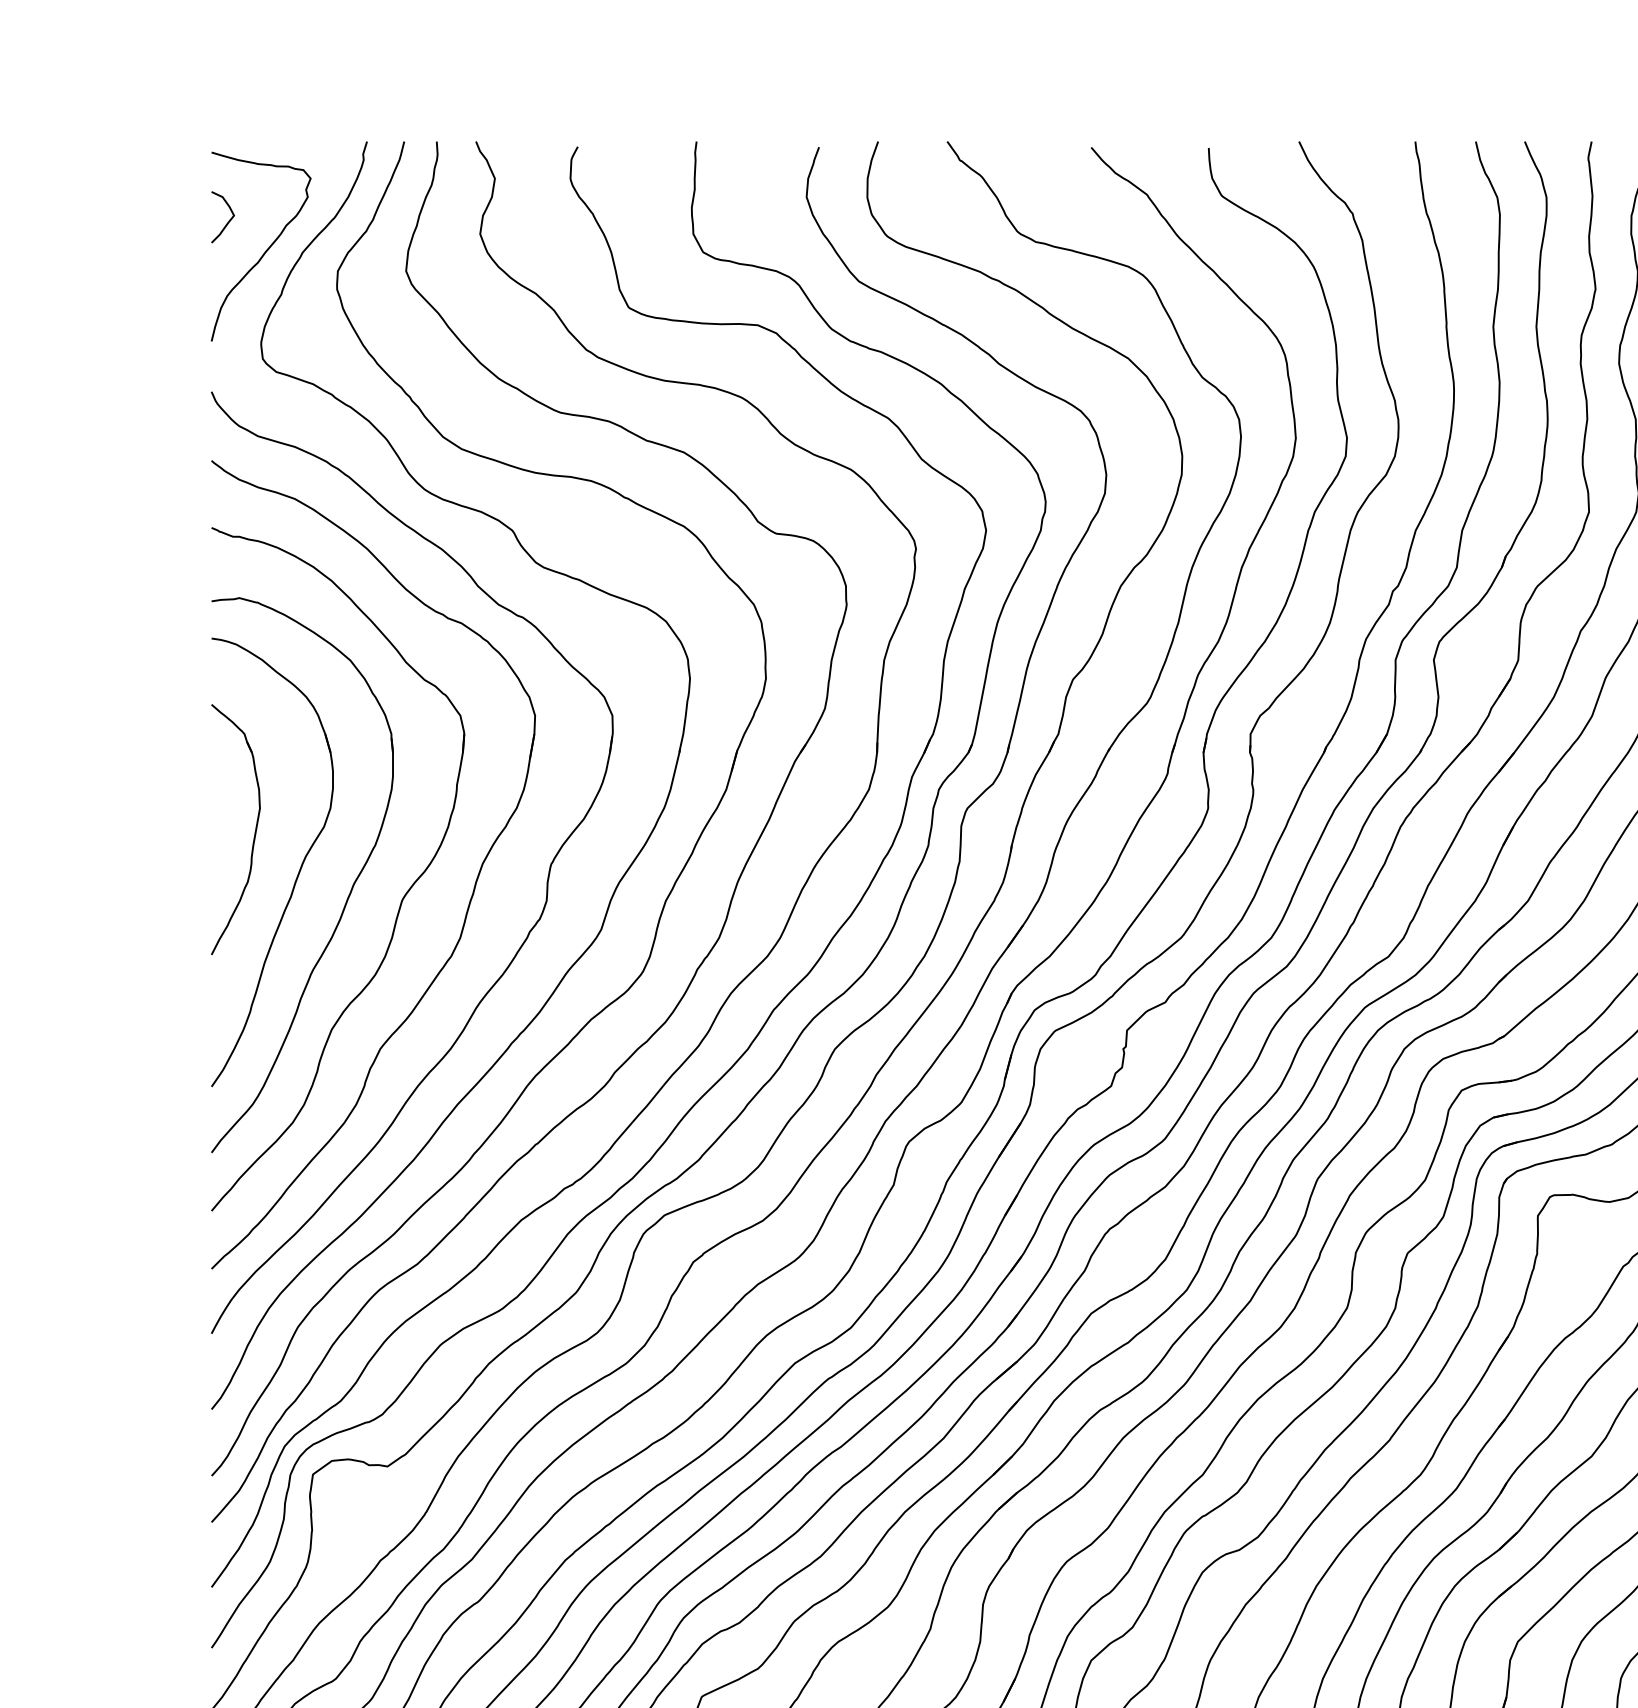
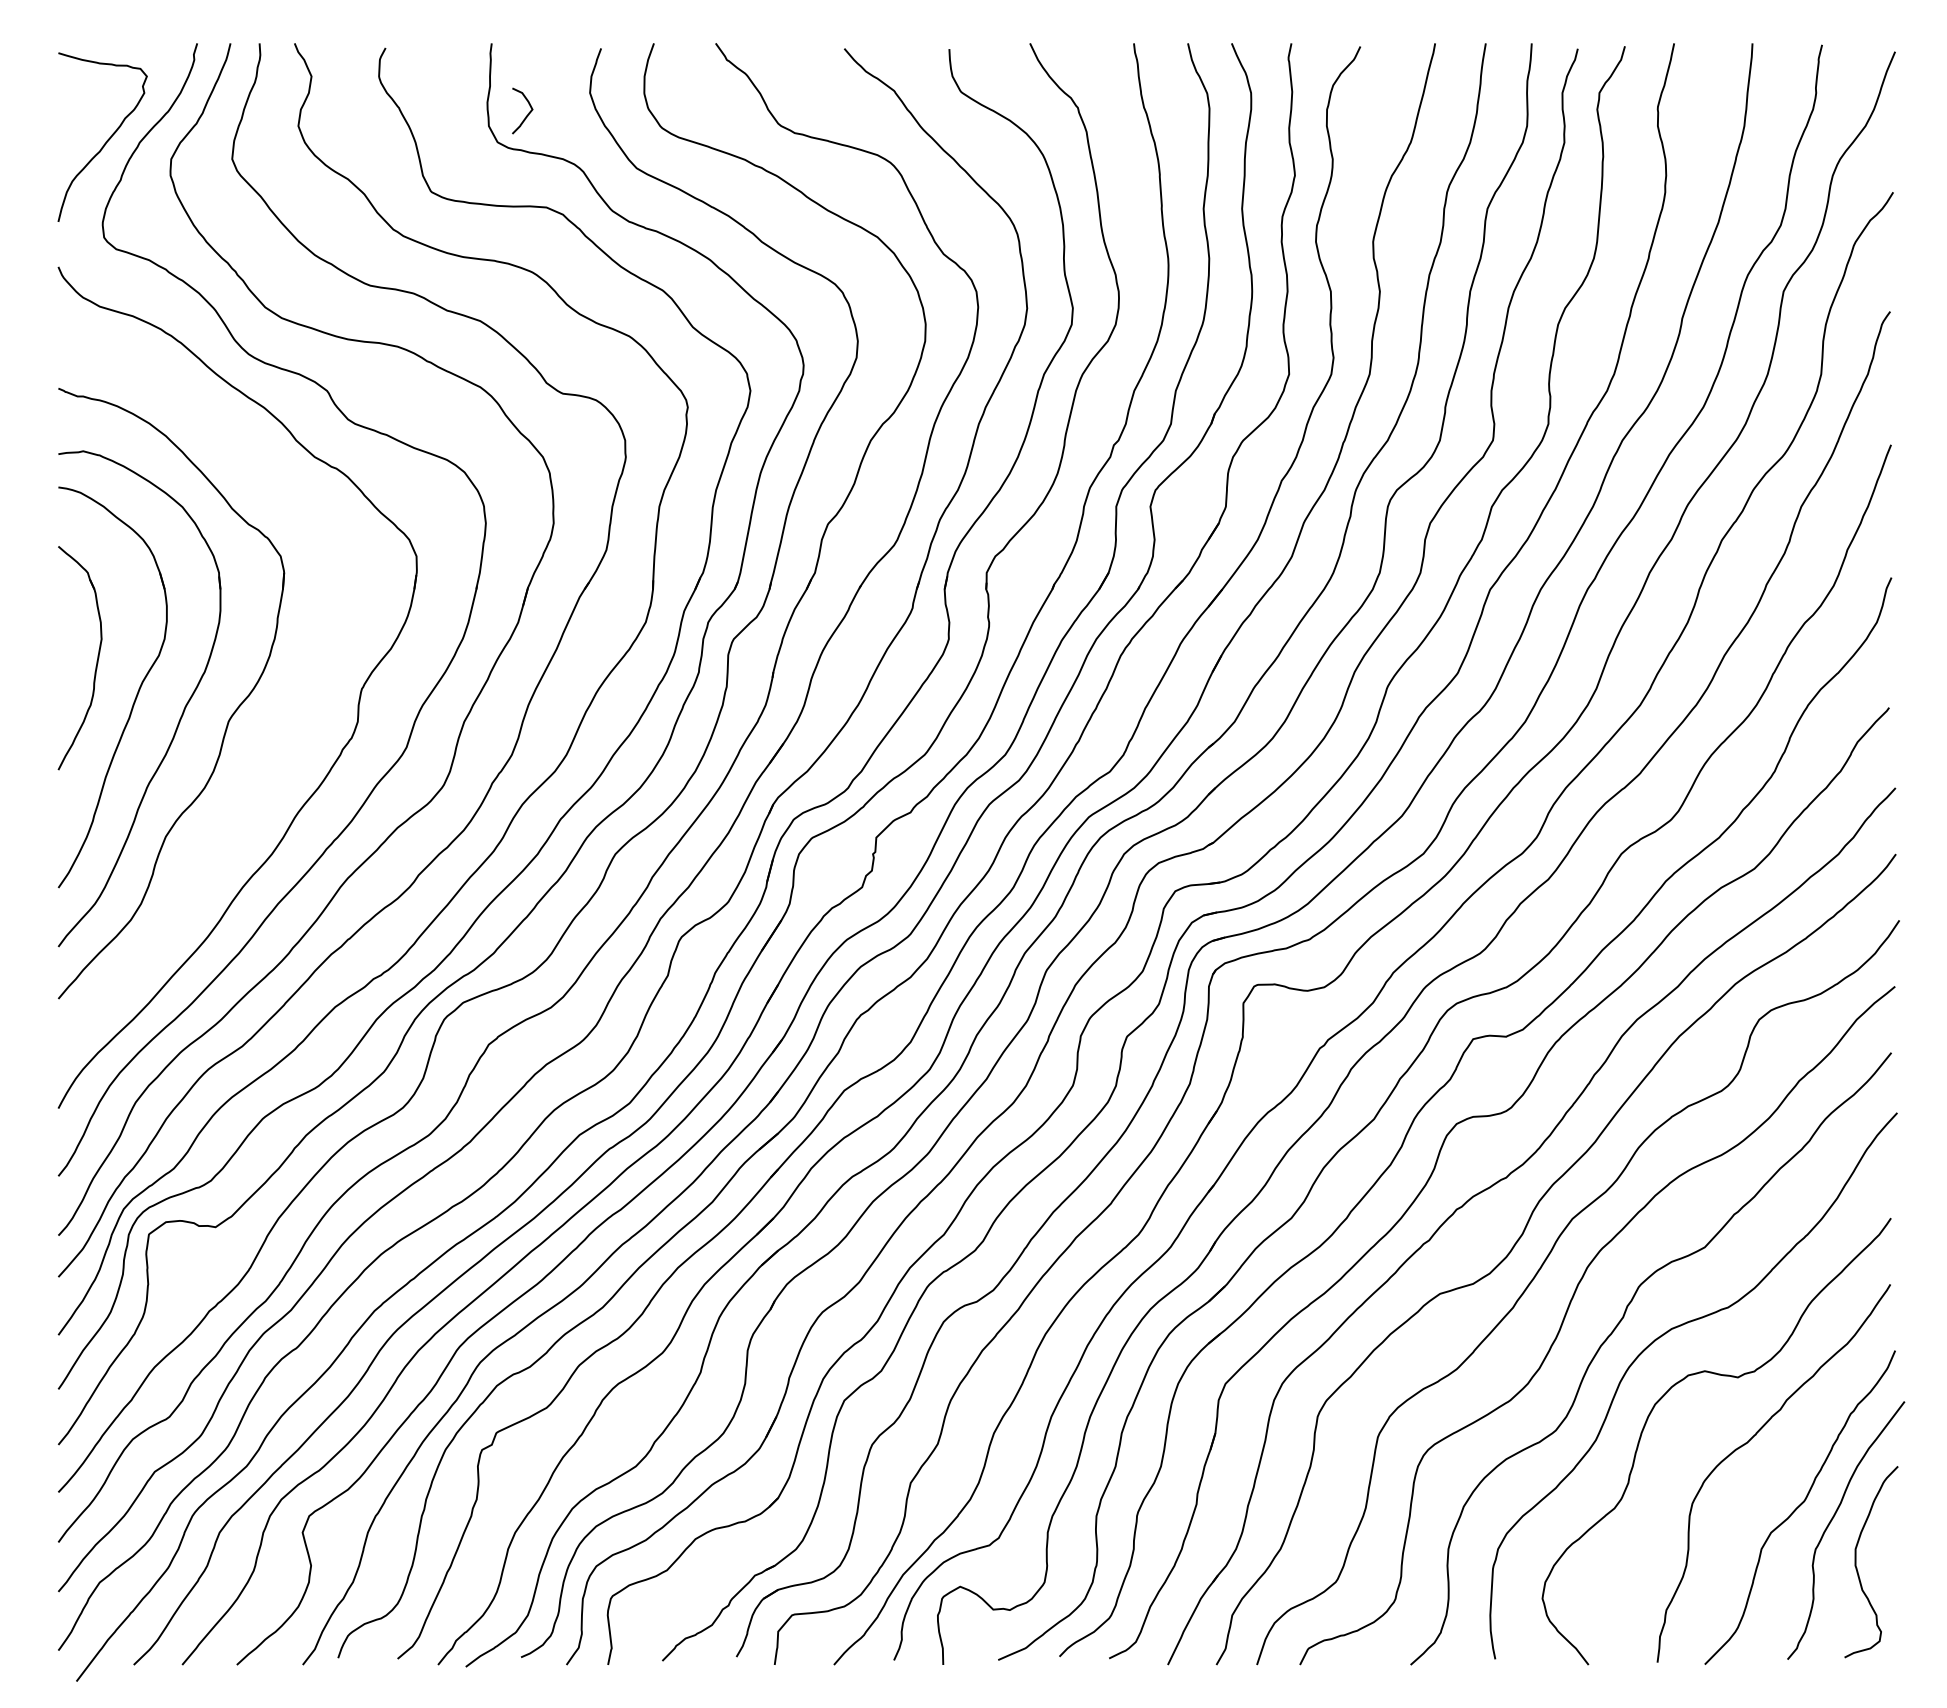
curve: (229, 218) -> (528, 112), moved
part: (470, 898) -> (289, 719), removed

